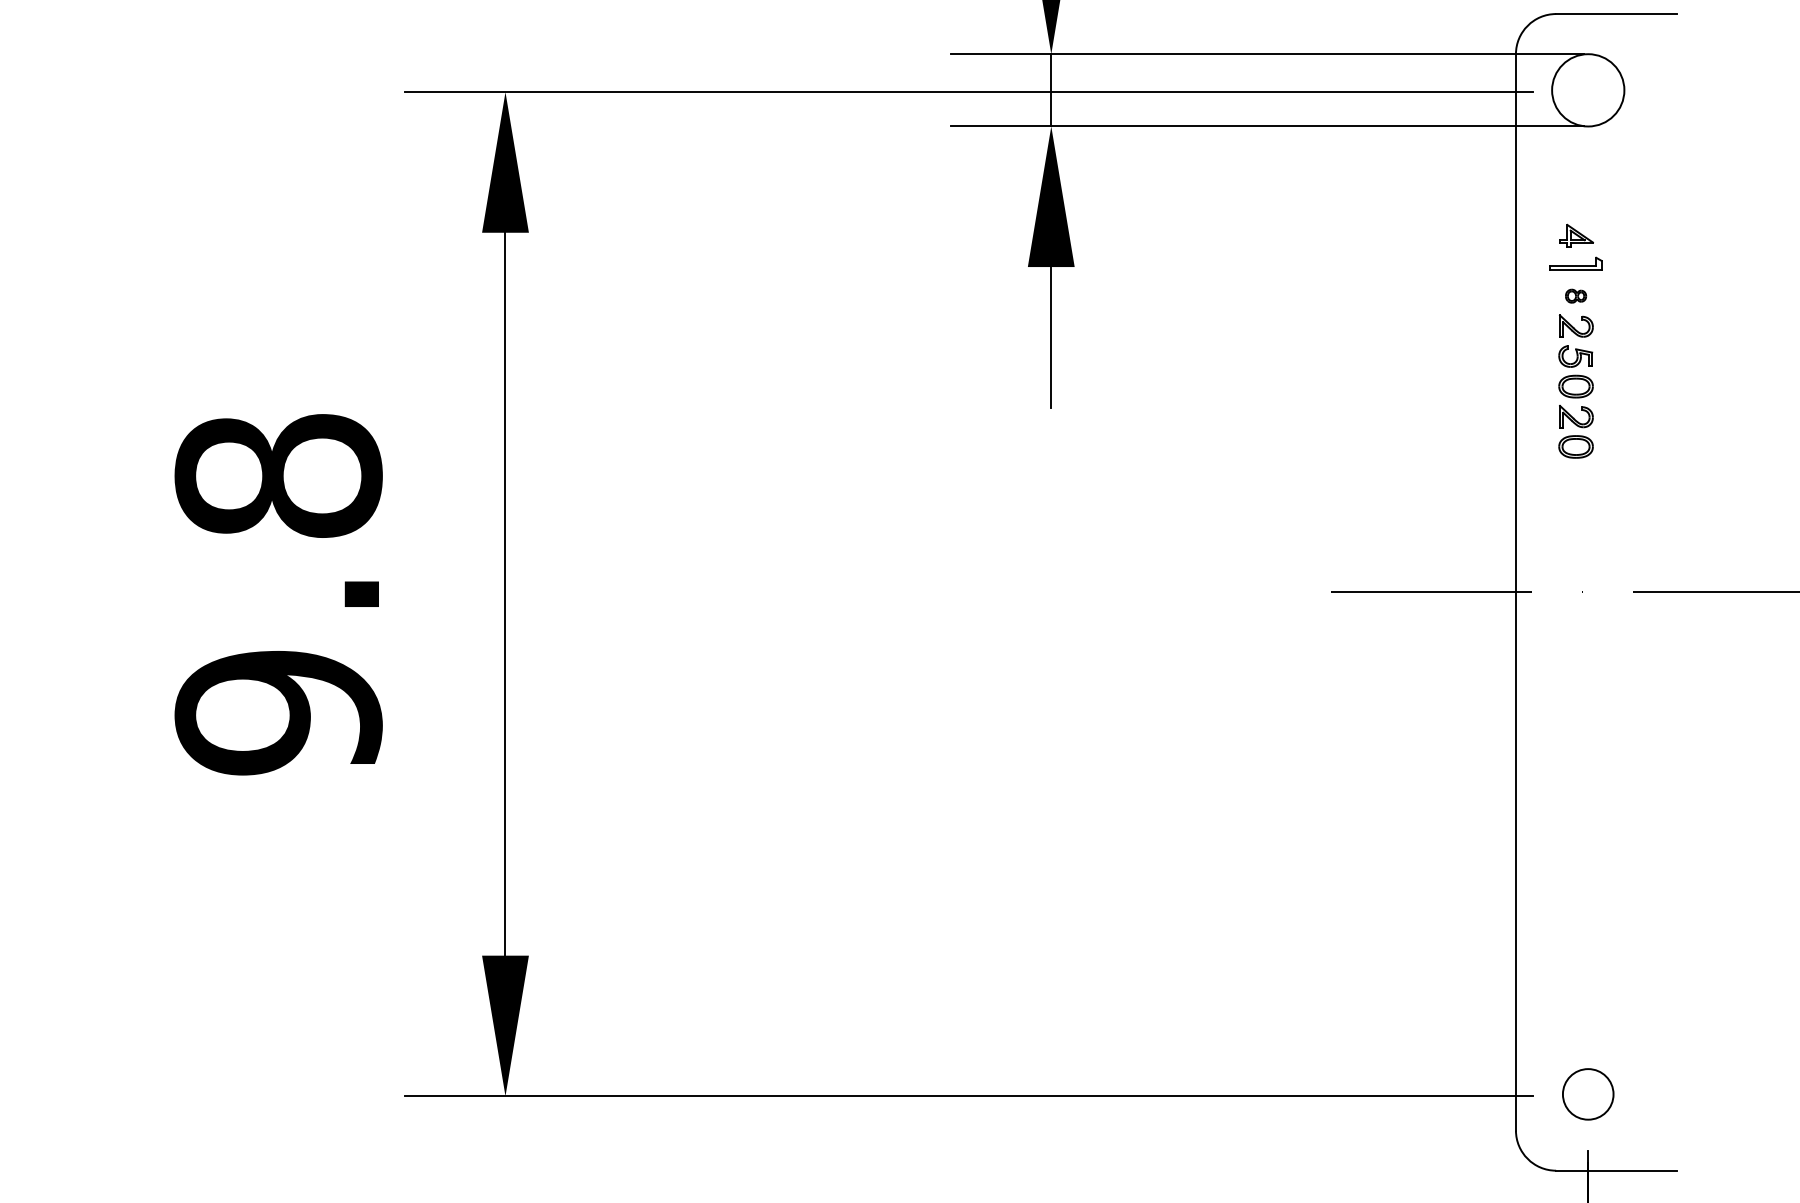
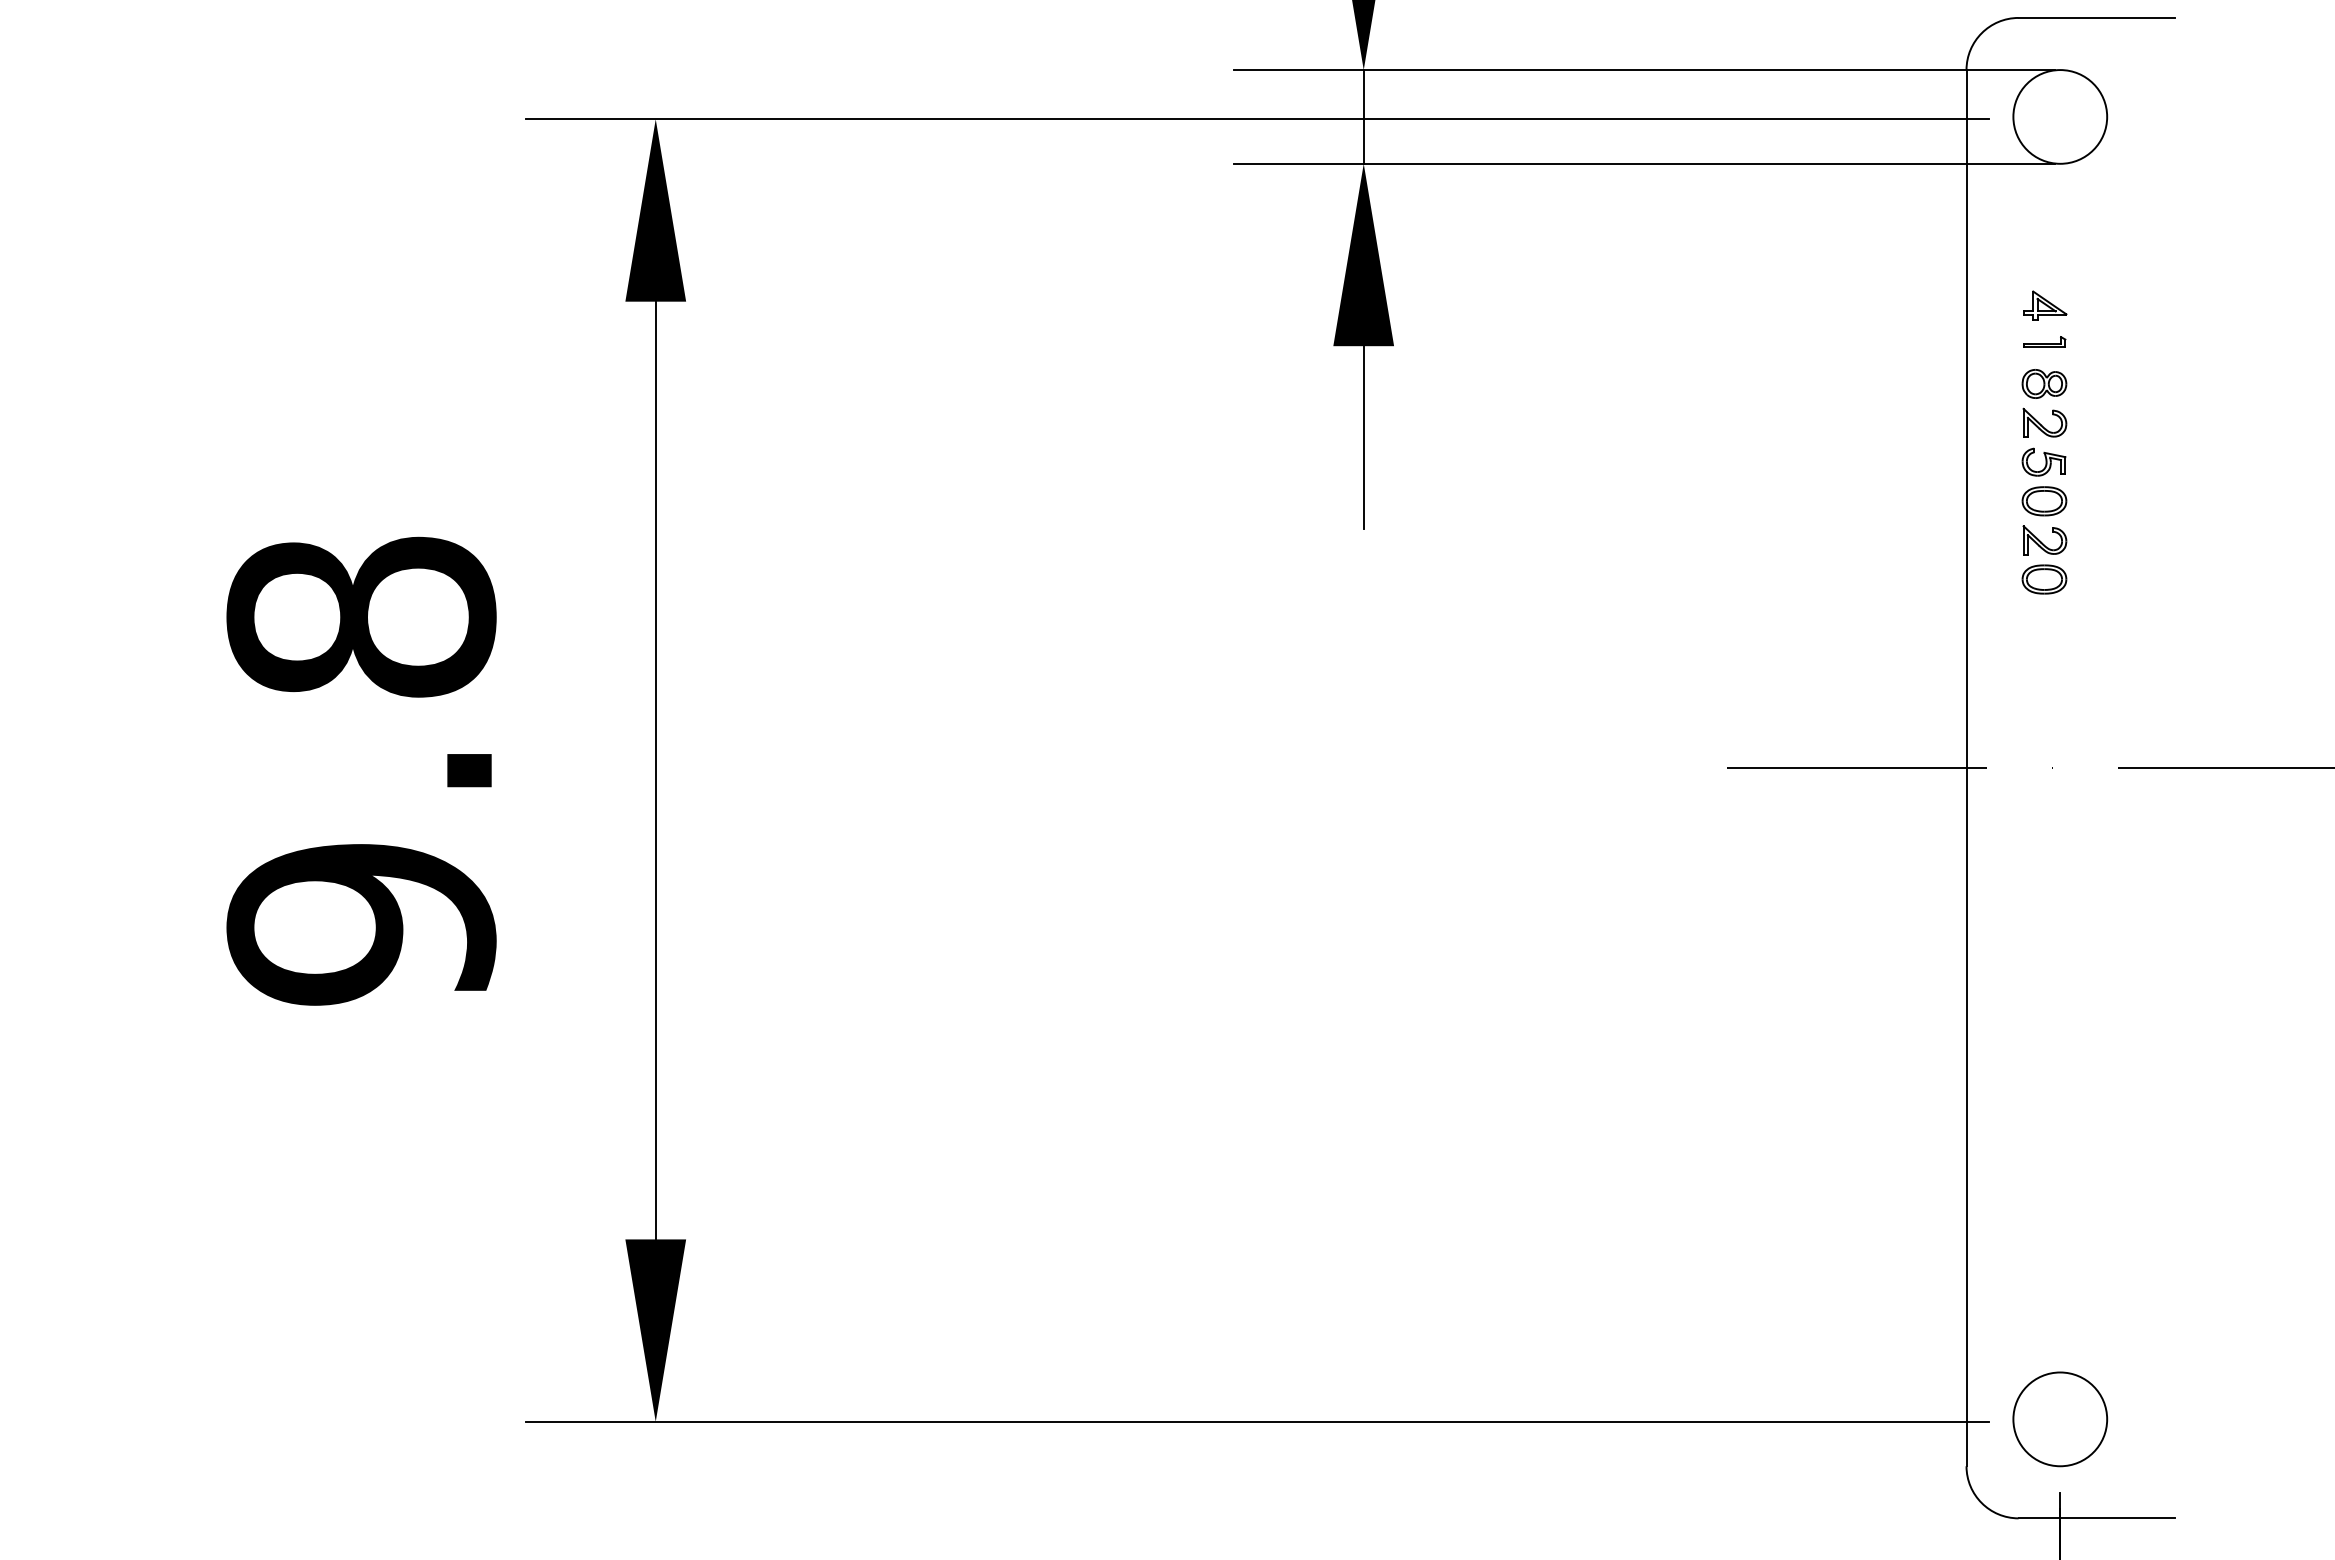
part: (1576, 263) -> (2044, 341), size x0.62
part: (1576, 295) -> (2044, 383), size x1.67
circle: (1588, 1094) -> (2060, 1419), size x1.43

